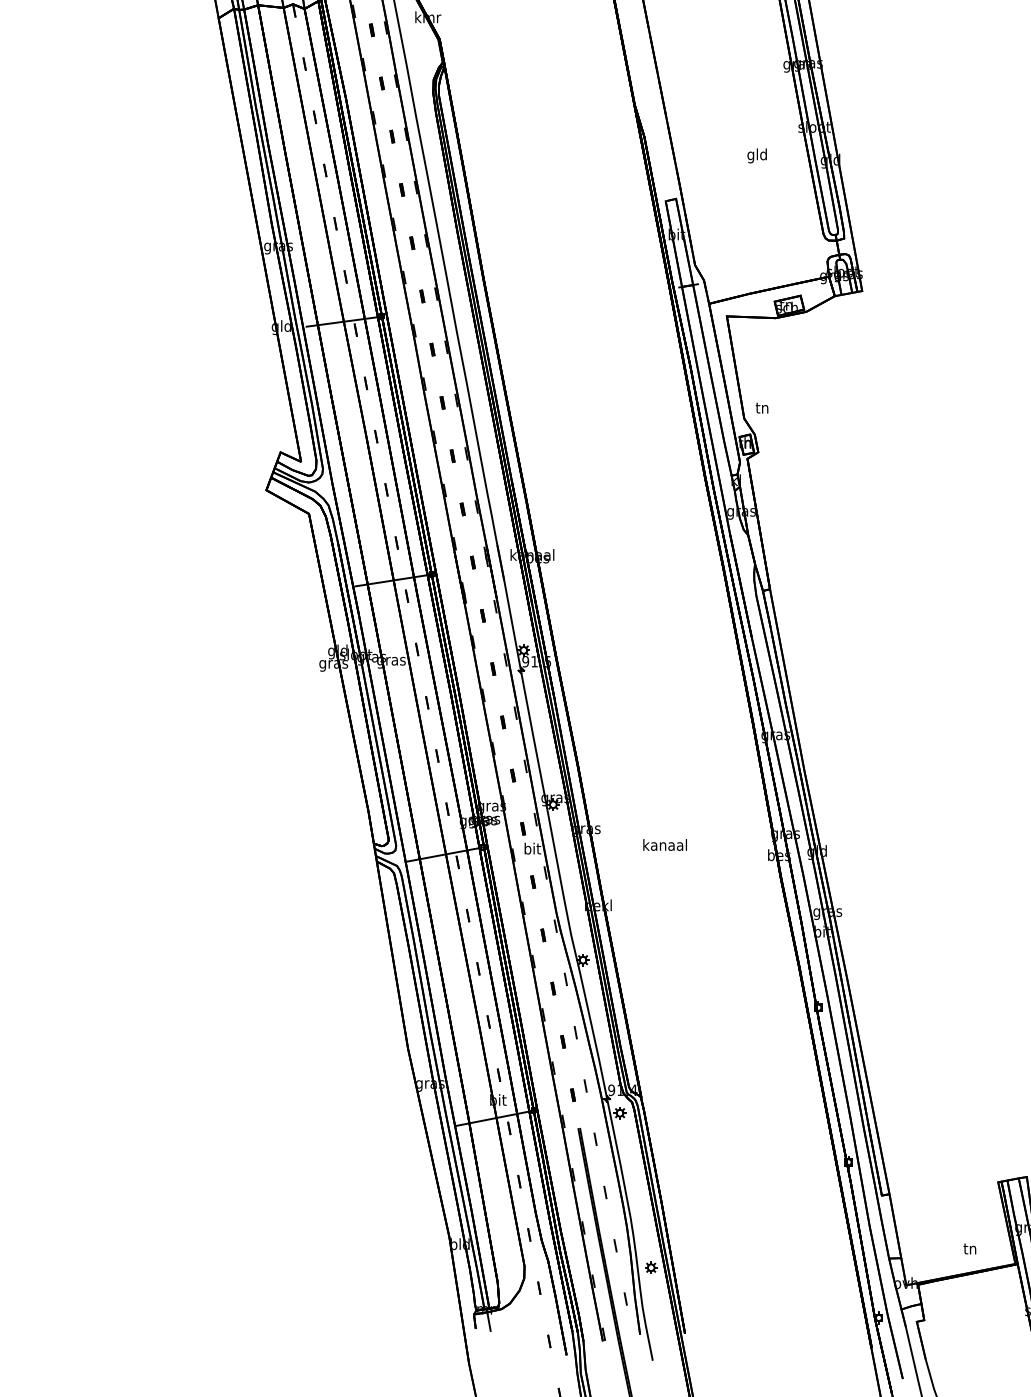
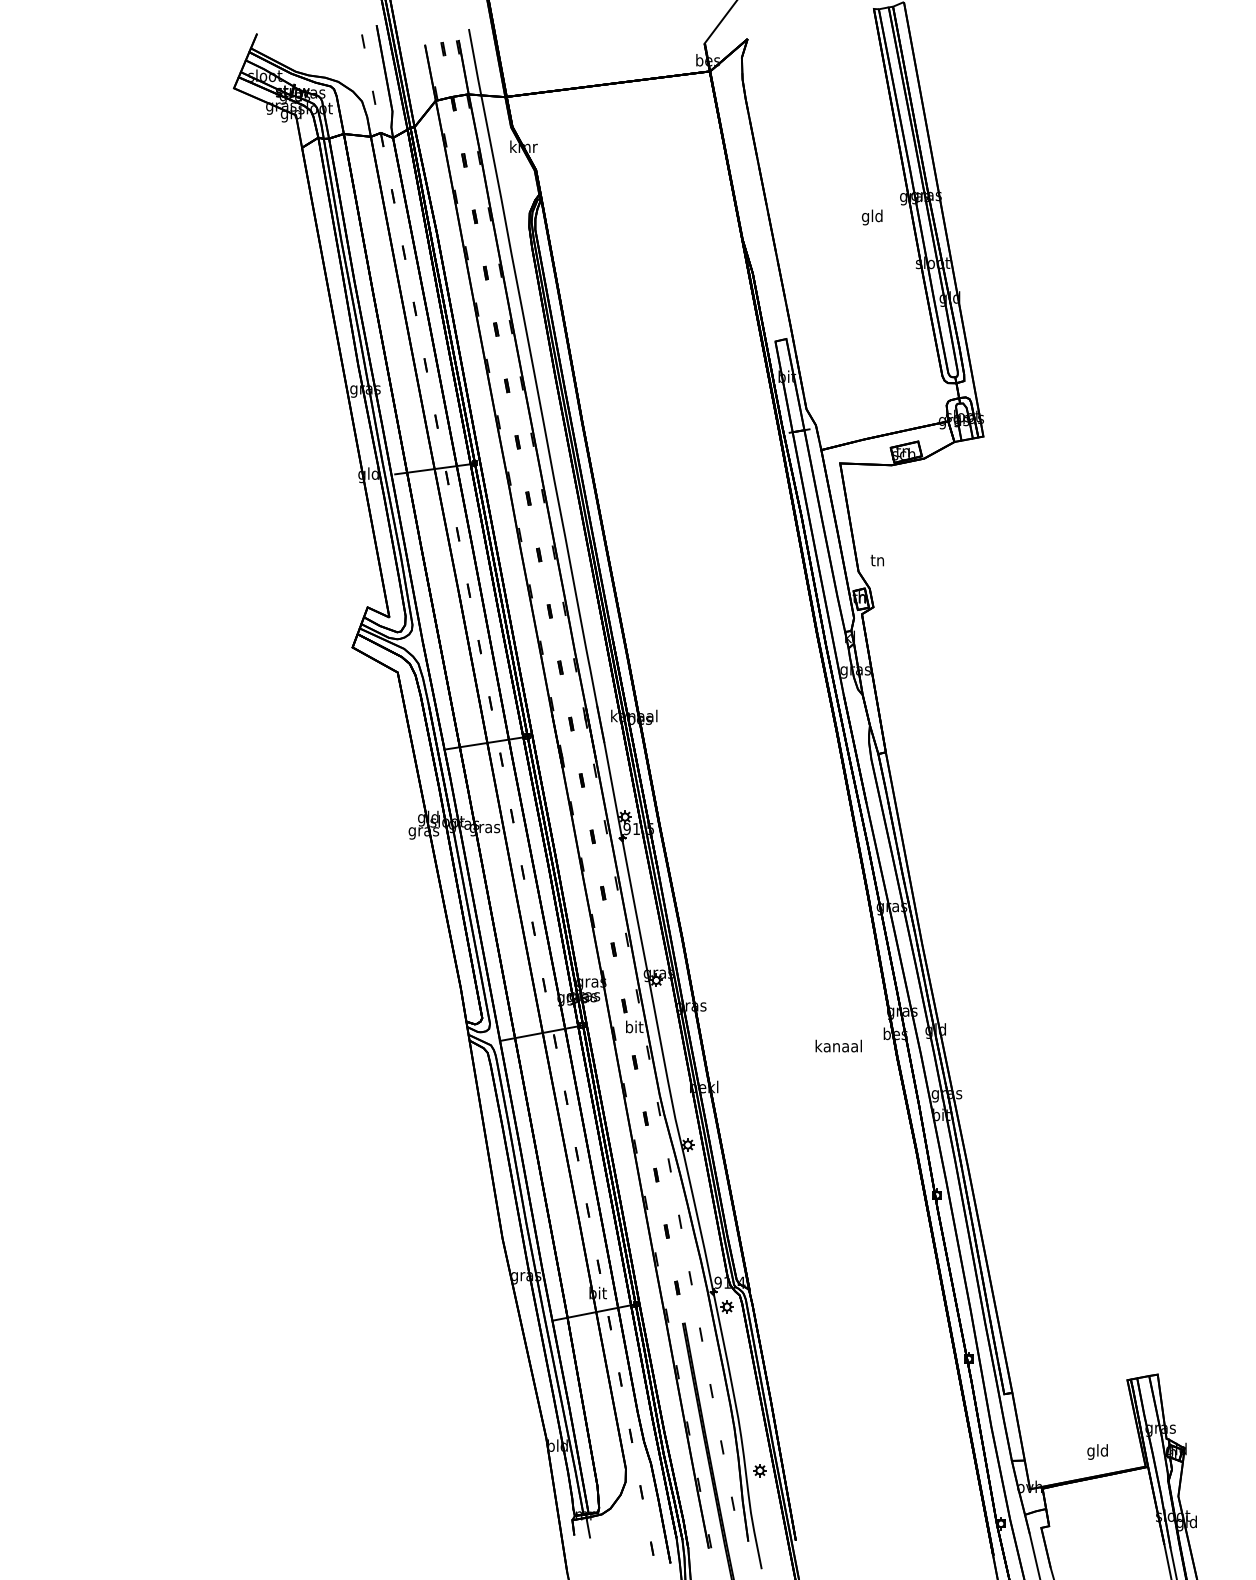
text: (757, 155) -> (872, 217), moved
text: (664, 844) -> (838, 1045), moved
text: (969, 1249) -> (1097, 1451), tn -> gld

